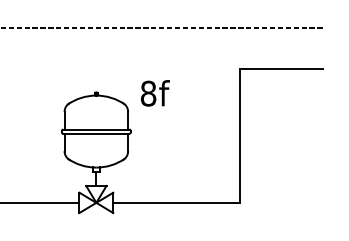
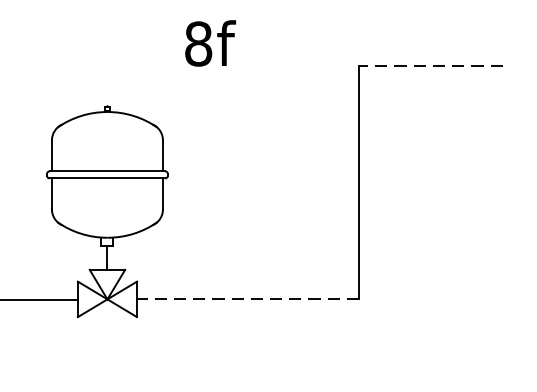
line: (281, 69) -> (430, 66), solid -> dashed
text: (155, 93) -> (210, 43), moved
line: (176, 202) -> (247, 298), solid -> dashed

